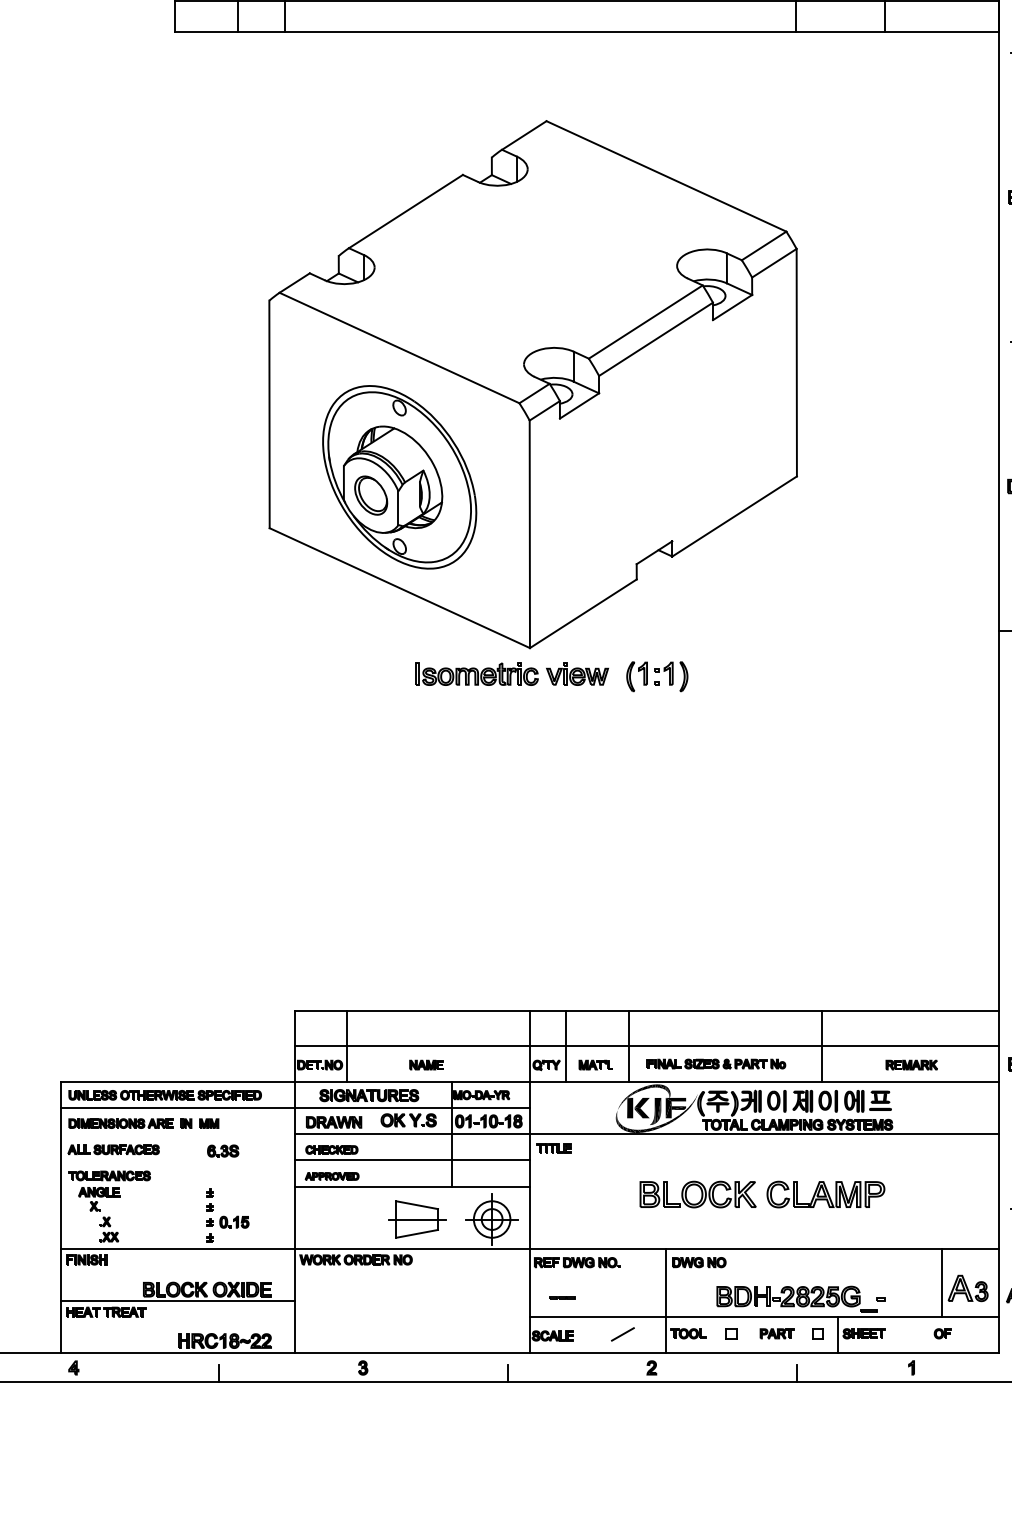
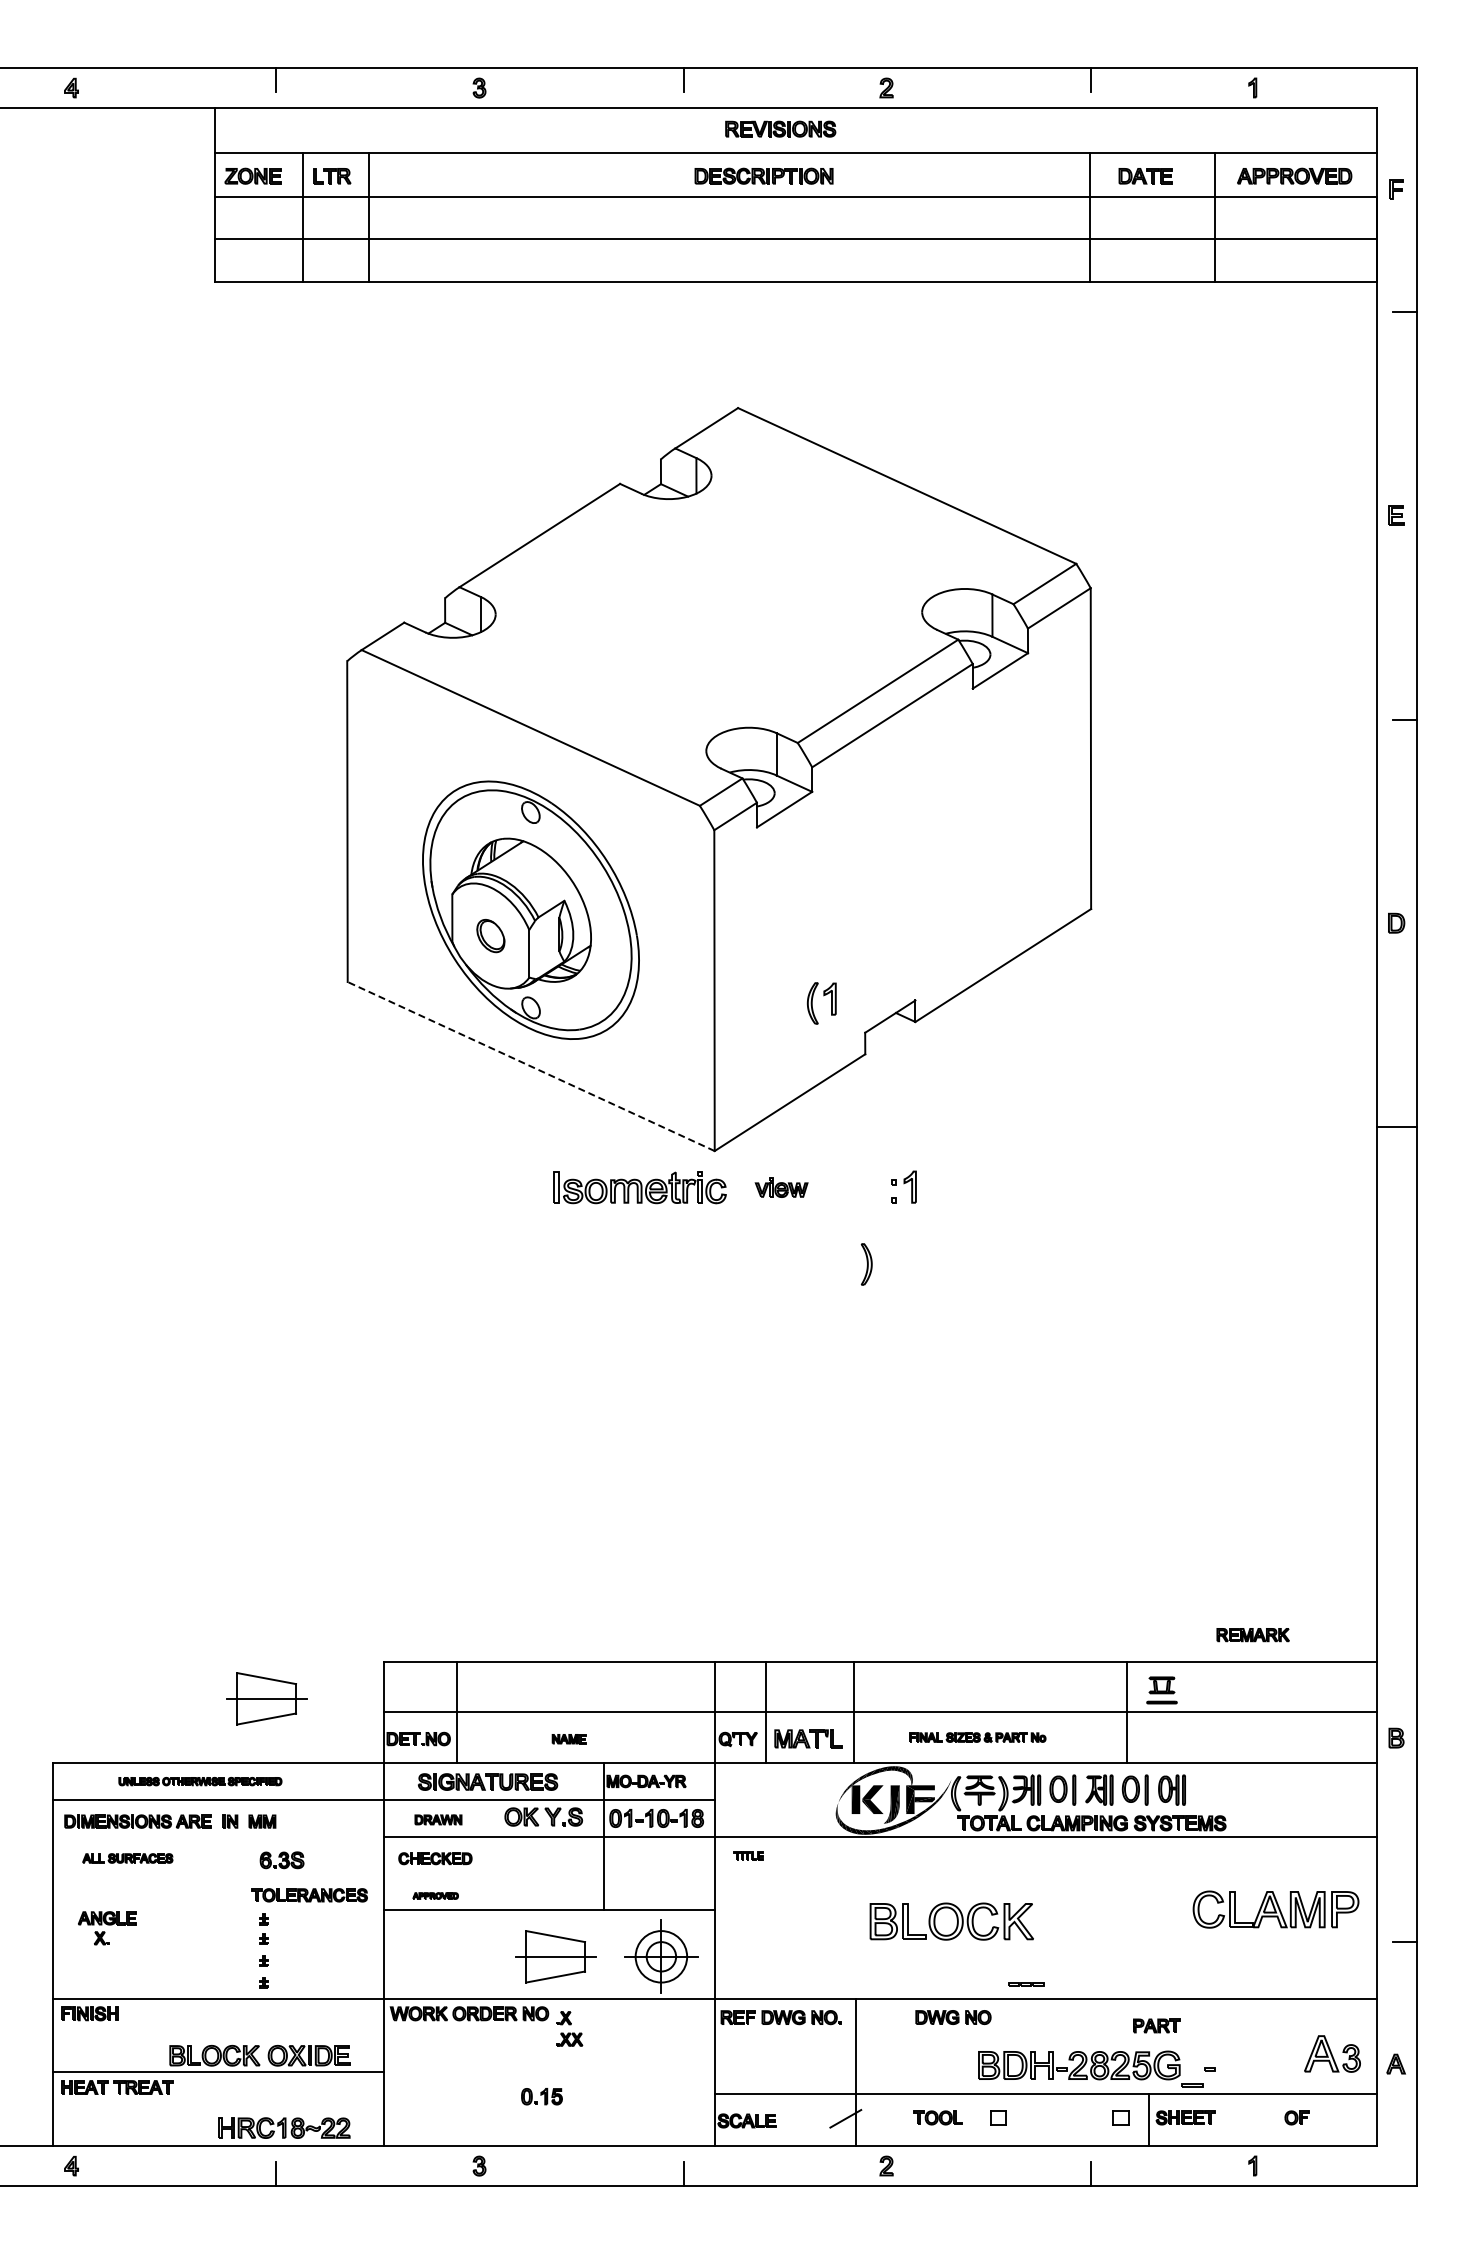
part: (370, 495) -> (490, 935), size x0.6
line: (399, 588) -> (530, 1066), solid -> dashed
part: (638, 671) -> (823, 996), moved
part: (577, 673) -> (781, 1187), size x0.6
part: (683, 676) -> (866, 1264), moved
part: (212, 1036) -> (266, 1698), added
part: (716, 1063) -> (977, 1737), size x0.7
part: (426, 1065) -> (568, 1739), size x0.7
part: (595, 1065) -> (807, 1739), size x1.4
part: (911, 1065) -> (1252, 1635), moved
part: (165, 1095) -> (200, 1781), size x0.6
part: (880, 1100) -> (1161, 1690), moved
part: (334, 1122) -> (438, 1819), size x0.6
part: (553, 1148) -> (748, 1856), size x0.6
part: (113, 1149) -> (127, 1858), size x0.7
line: (412, 1160) -> (548, 1873), removed
part: (109, 1176) -> (309, 1895), moved
part: (331, 1176) -> (435, 1895), size x0.6
part: (825, 1194) -> (1275, 1909), moved
part: (234, 1222) -> (541, 2096), moved
part: (109, 1229) -> (569, 2028), moved
line: (941, 1283) -> (1295, 2046), removed
line: (562, 1296) -> (1026, 1983), moved
line: (665, 1300) -> (855, 2071), moved
part: (776, 1333) -> (1156, 2025), moved

